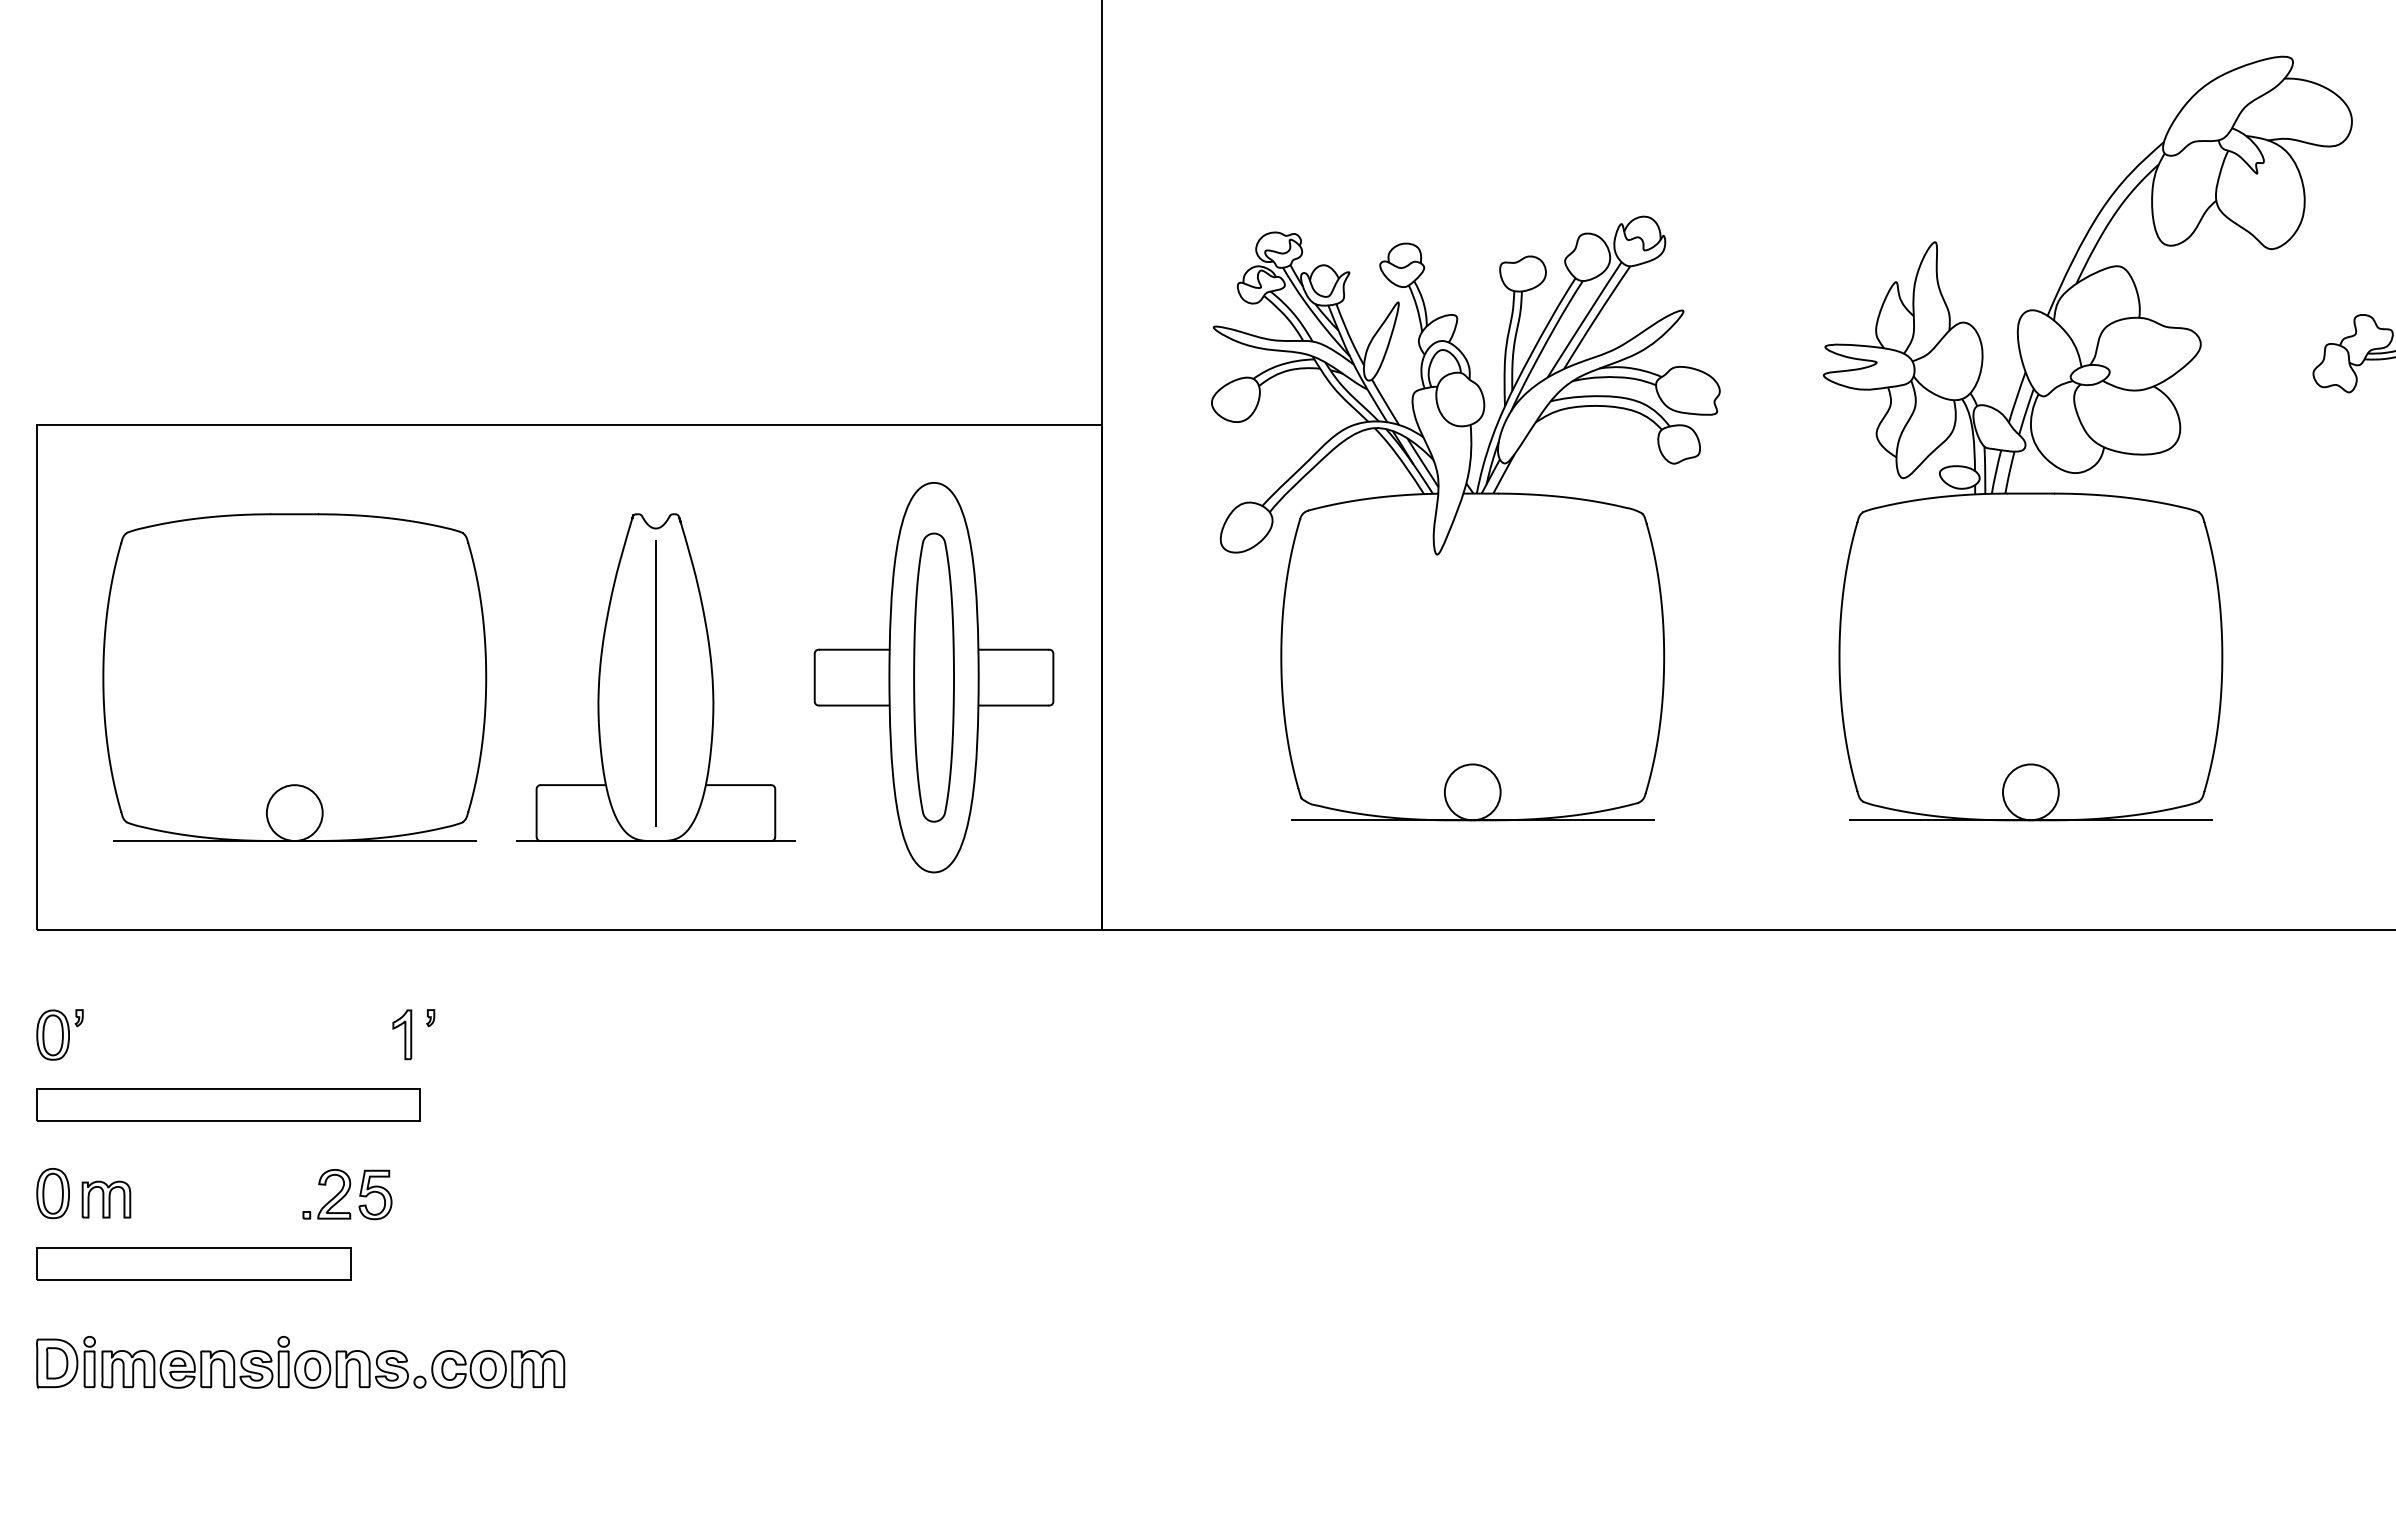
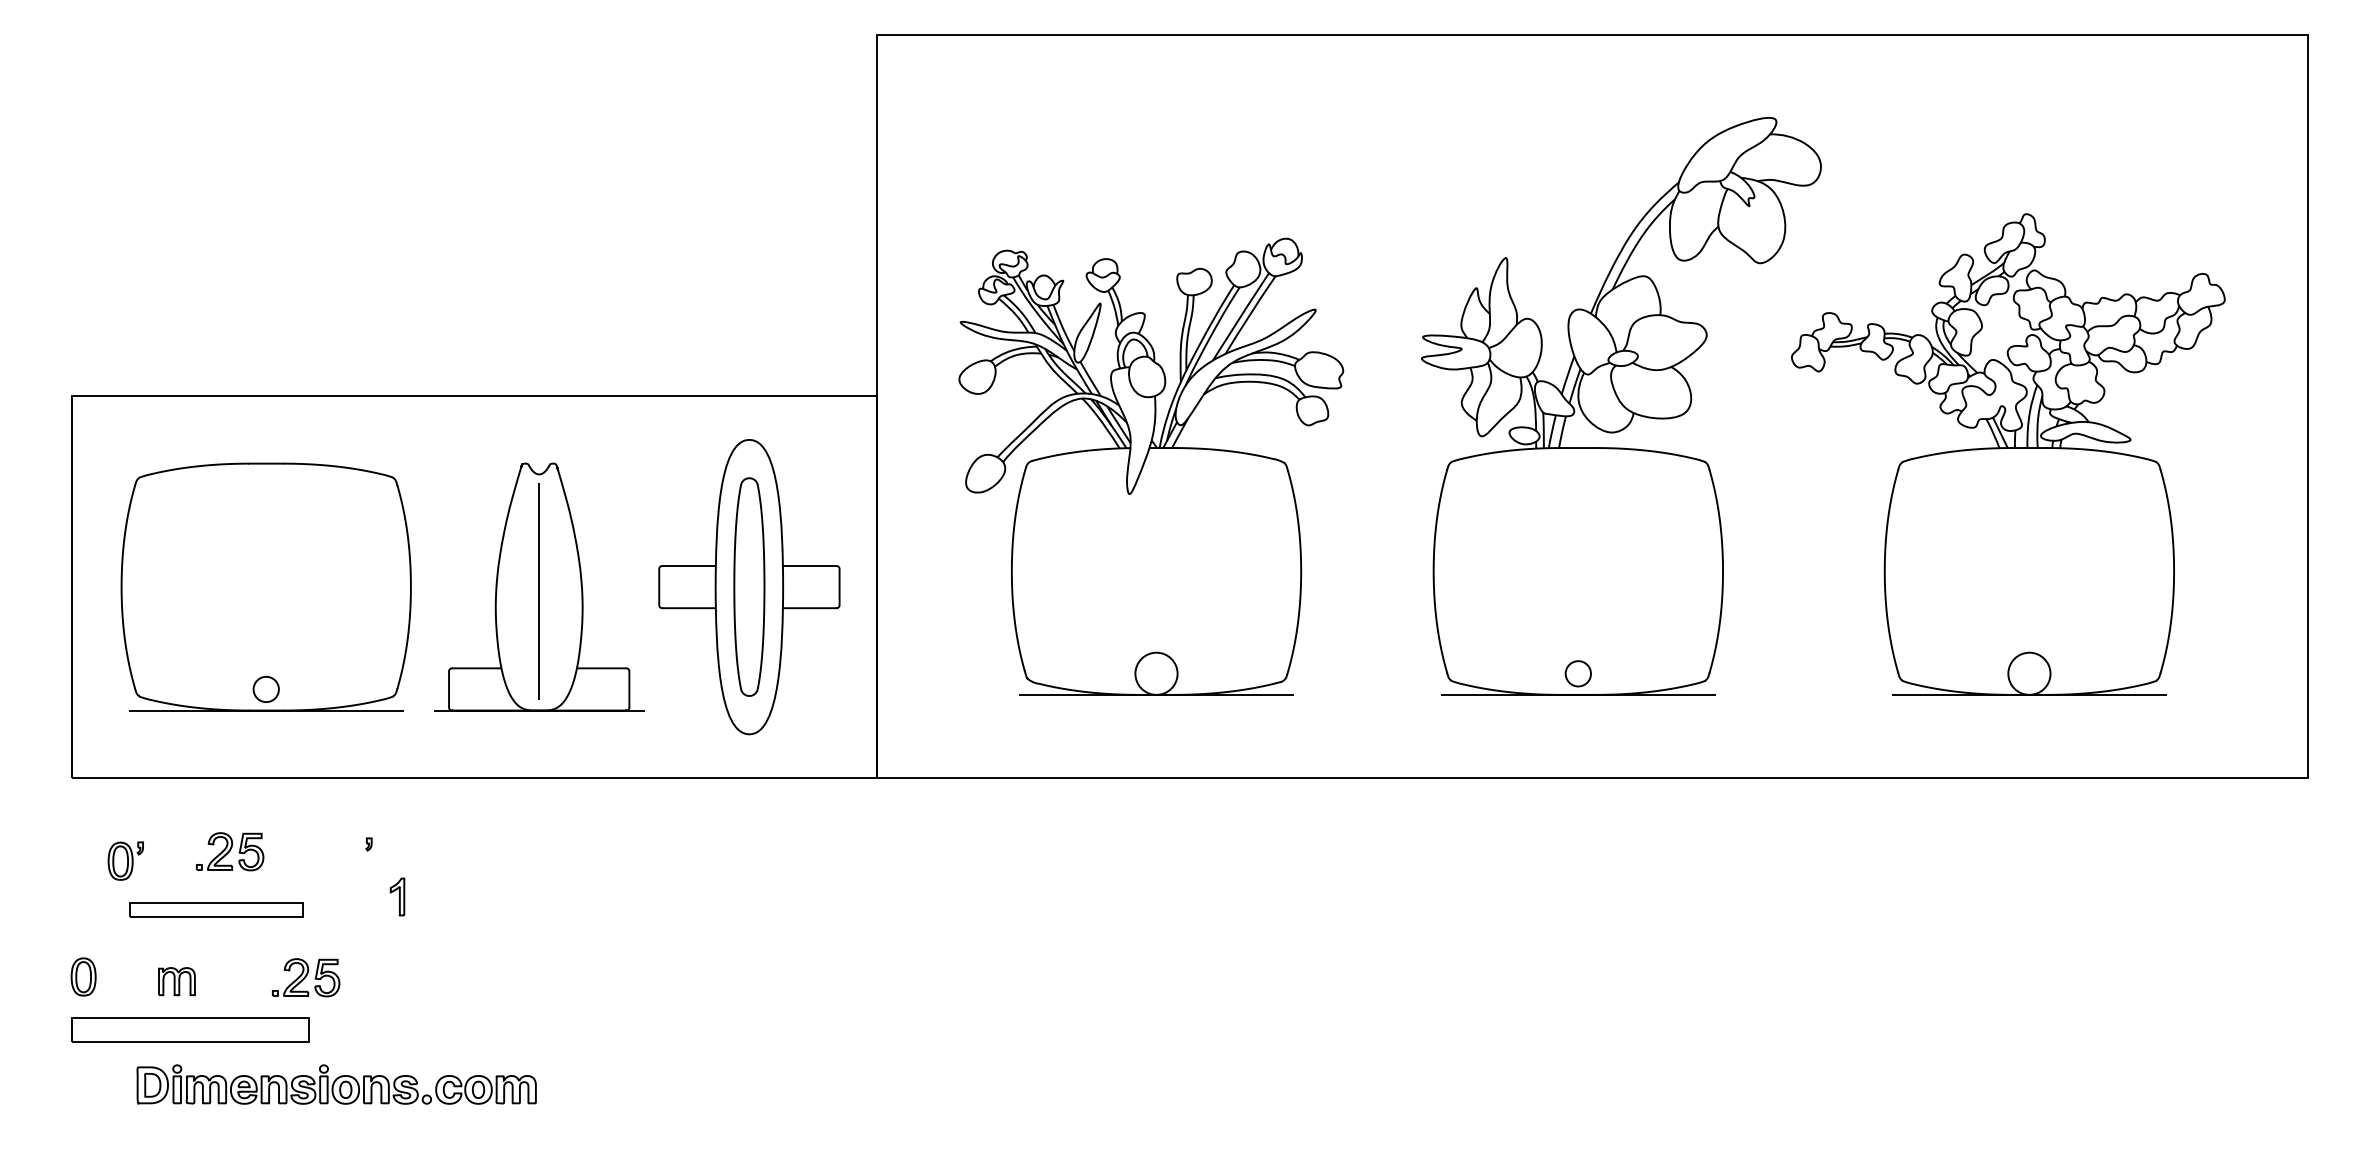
circle: (2031, 791) -> (1578, 673), size x0.6
circle: (295, 813) -> (266, 689), size x0.6
part: (247, 1027) -> (230, 851), added
part: (59, 1034) -> (125, 860), moved
part: (402, 1034) -> (397, 896), moved
part: (228, 1104) -> (216, 909), size x0.6
part: (105, 1199) -> (176, 981), moved
part: (300, 1362) -> (336, 1084), moved

